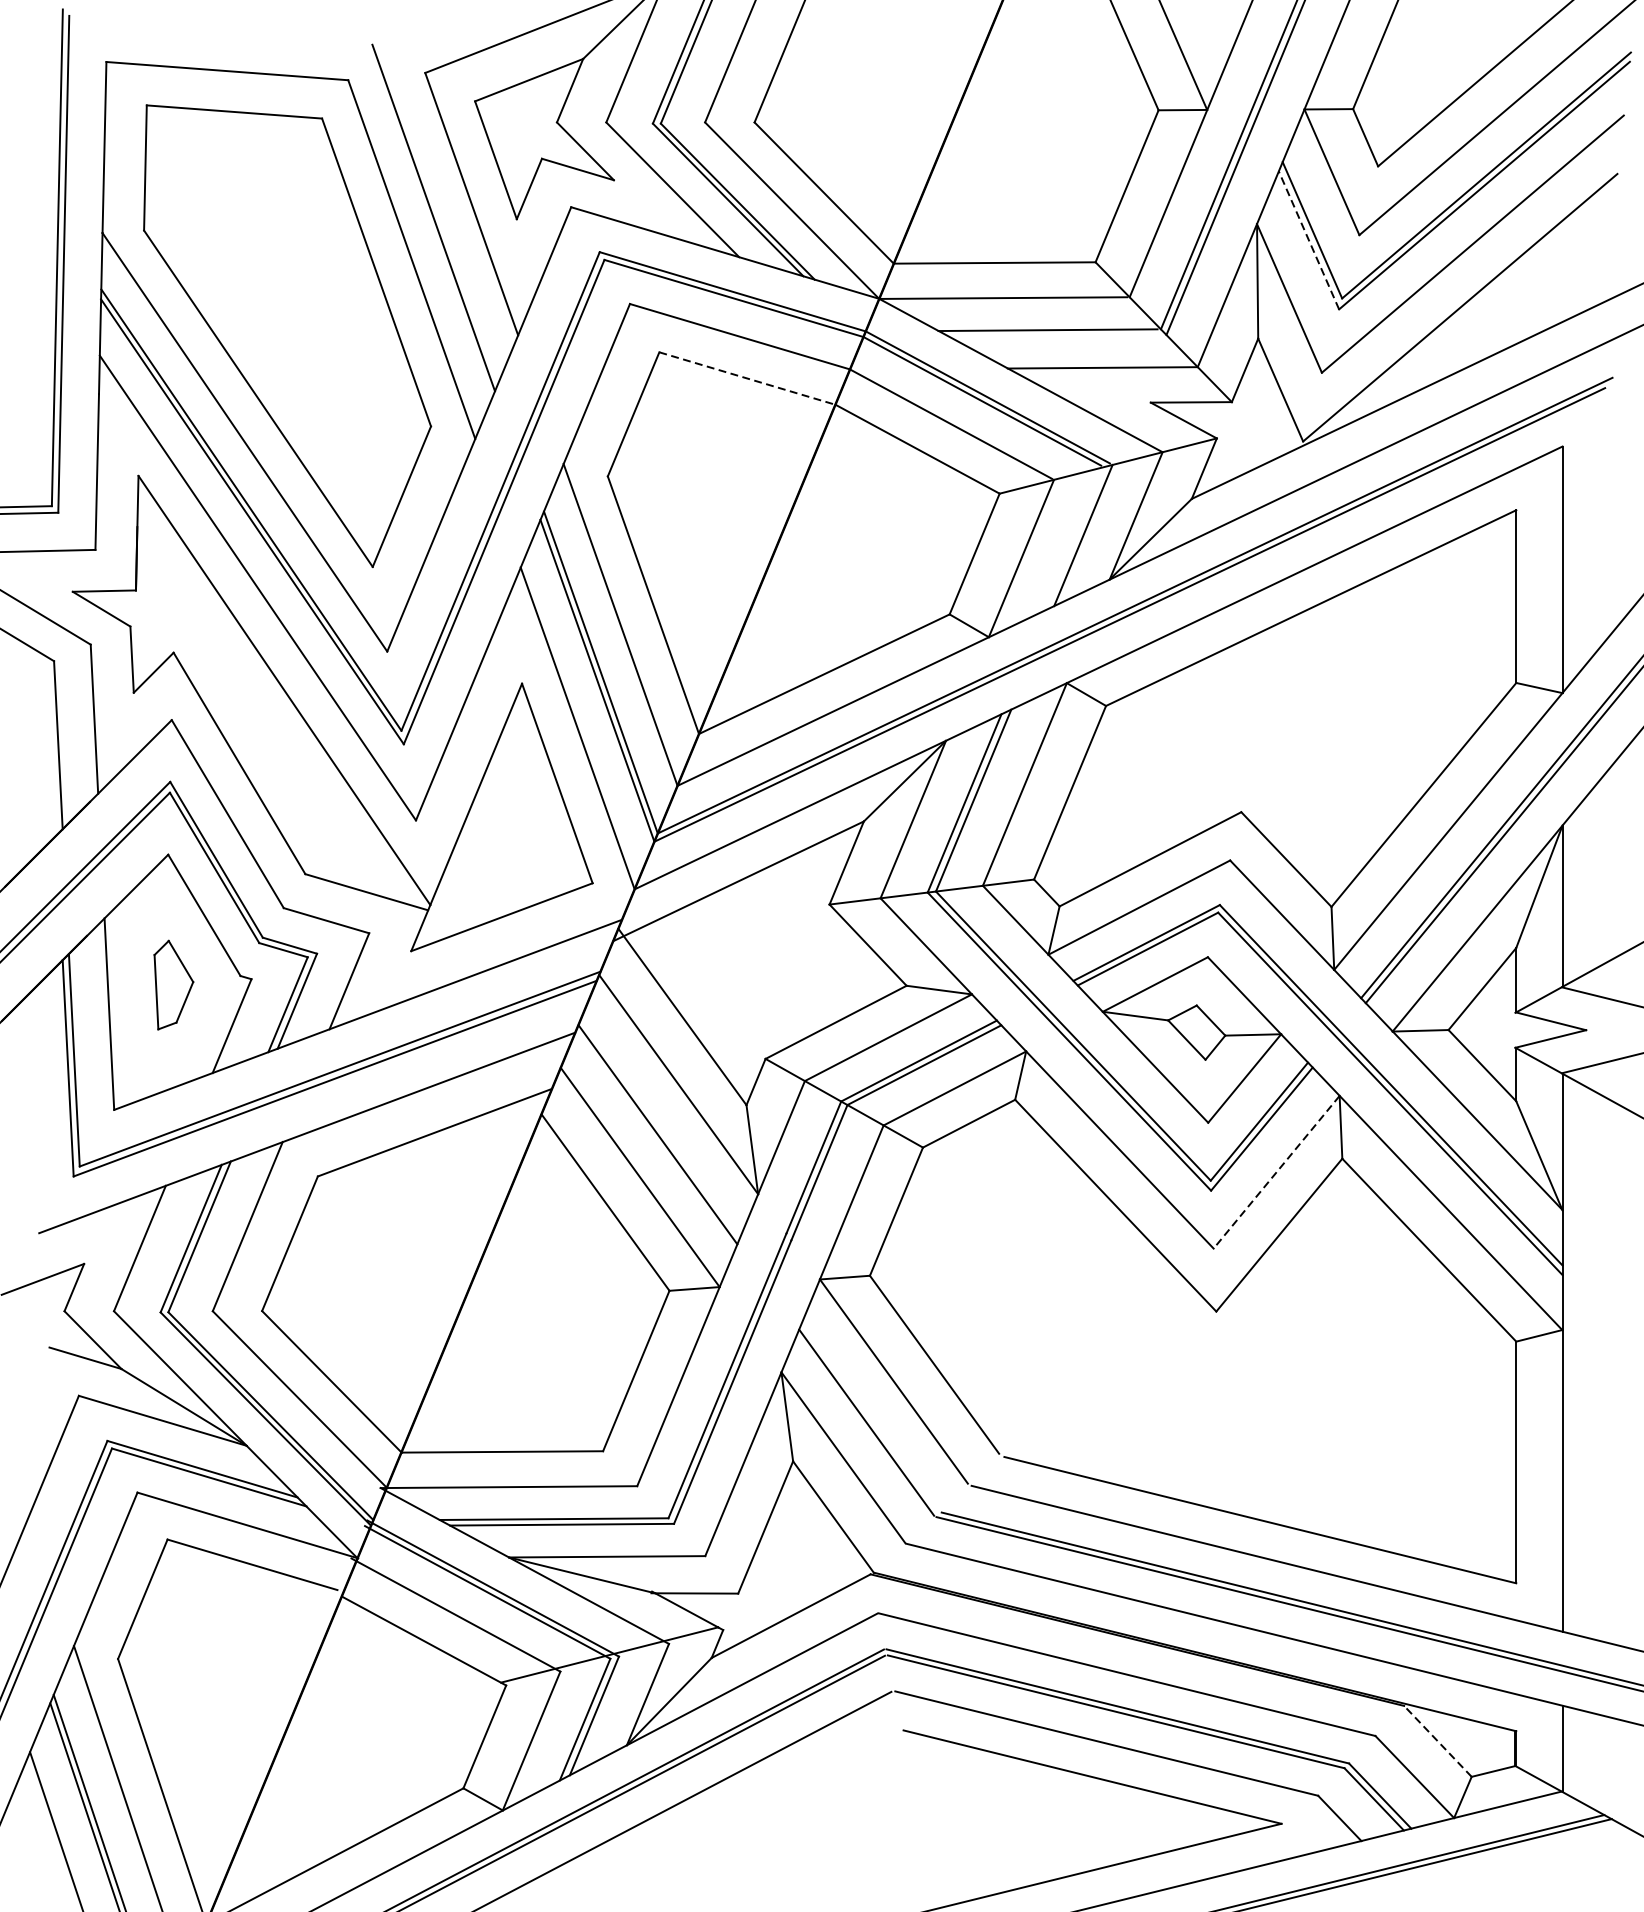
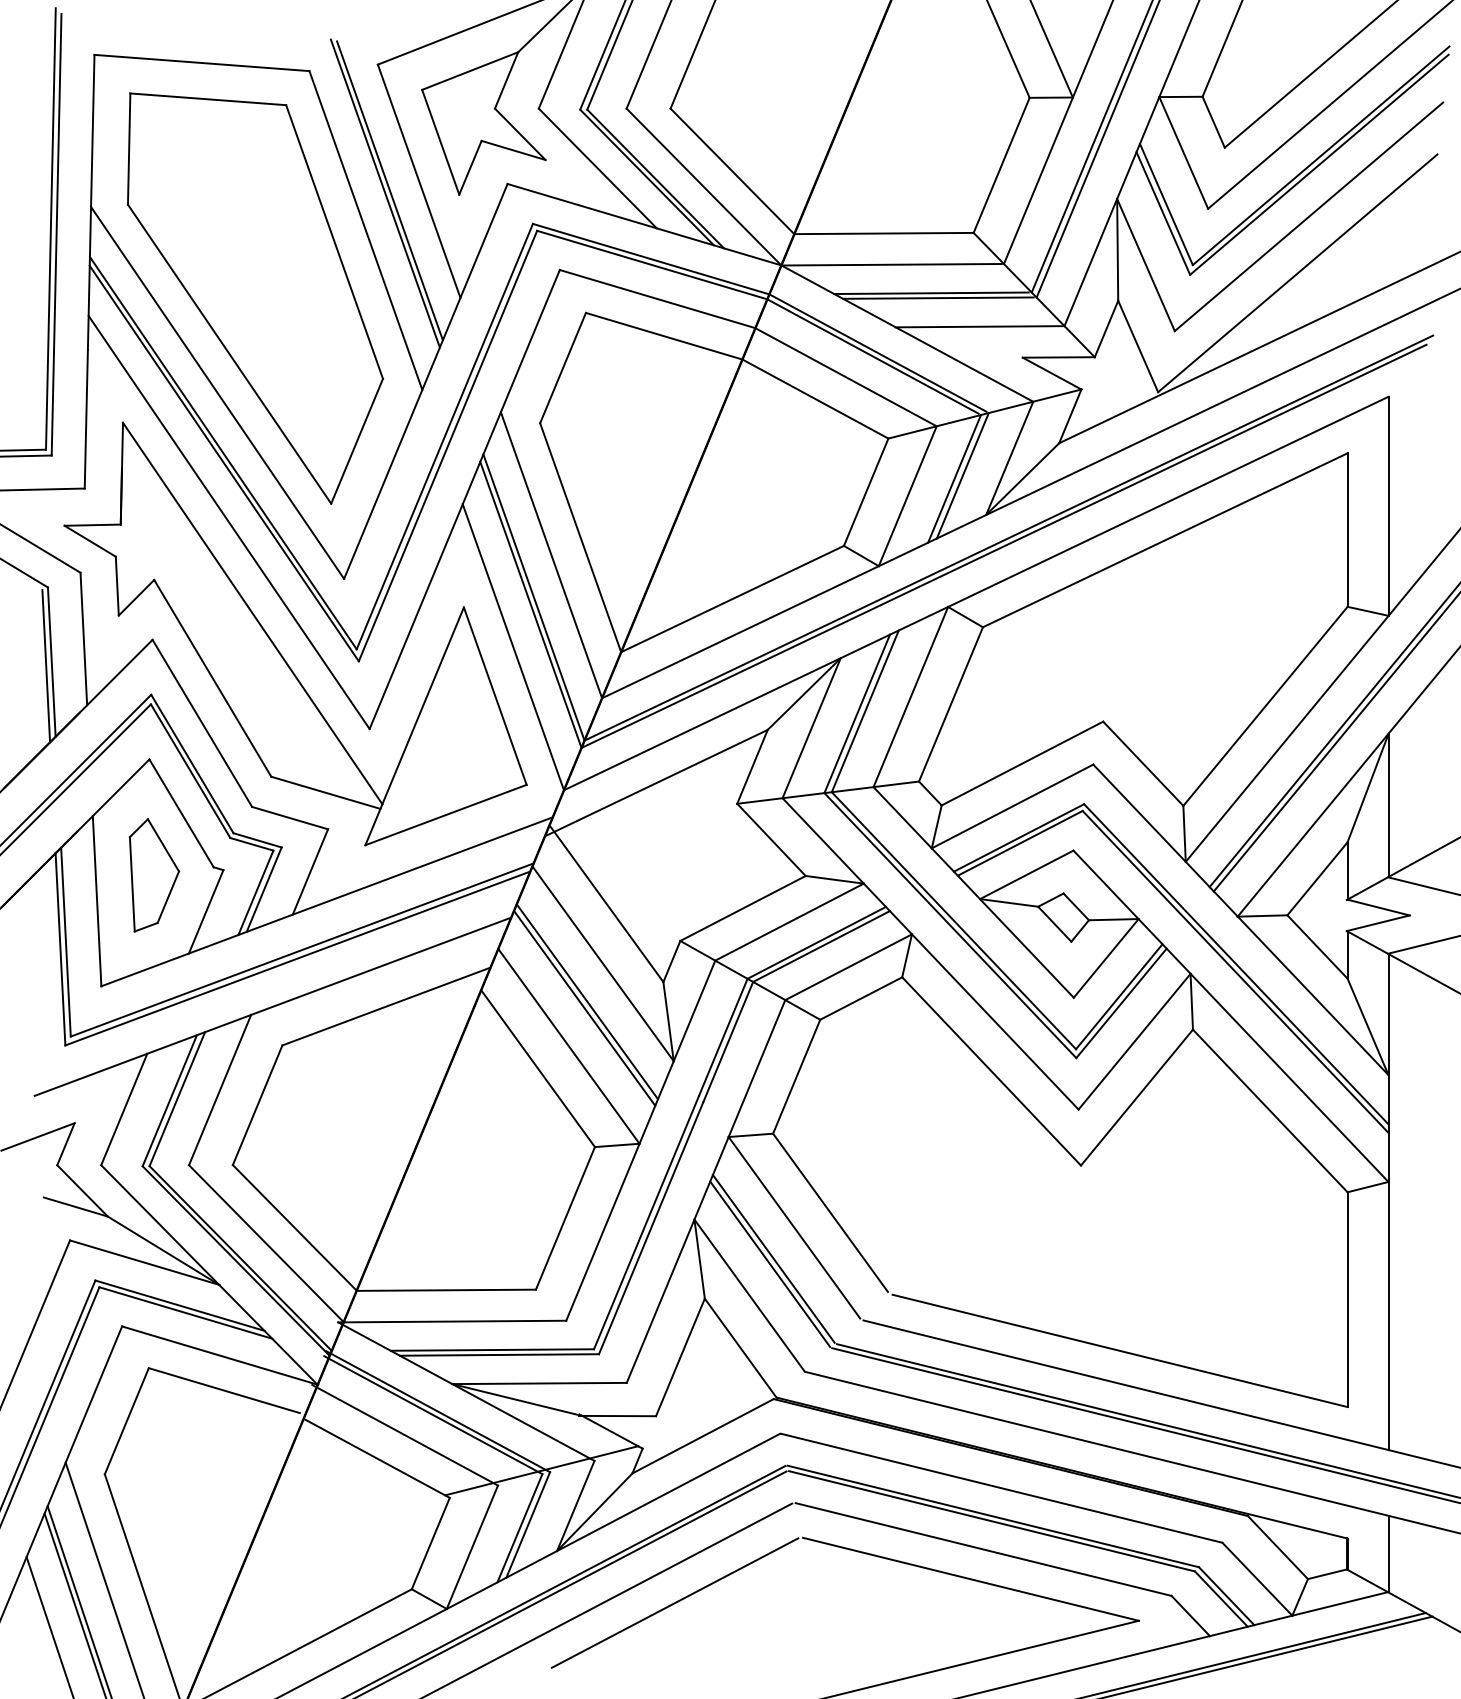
line: (438, 214) -> (389, 190), added
line: (1309, 240) -> (1163, 213), dashed -> solid
line: (1056, 334) -> (938, 297), added
line: (747, 378) -> (664, 336), dashed -> solid
line: (1074, 538) -> (954, 478), added
line: (52, 750) -> (46, 666), added
part: (173, 985) -> (154, 875), size x1.43
line: (661, 1127) -> (587, 1001), added
line: (1276, 1172) -> (1134, 1041), dashed -> solid
line: (870, 1416) -> (773, 1258), added
line: (1437, 1741) -> (1277, 1547), dashed -> solid
line: (758, 1803) -> (674, 1602), added

